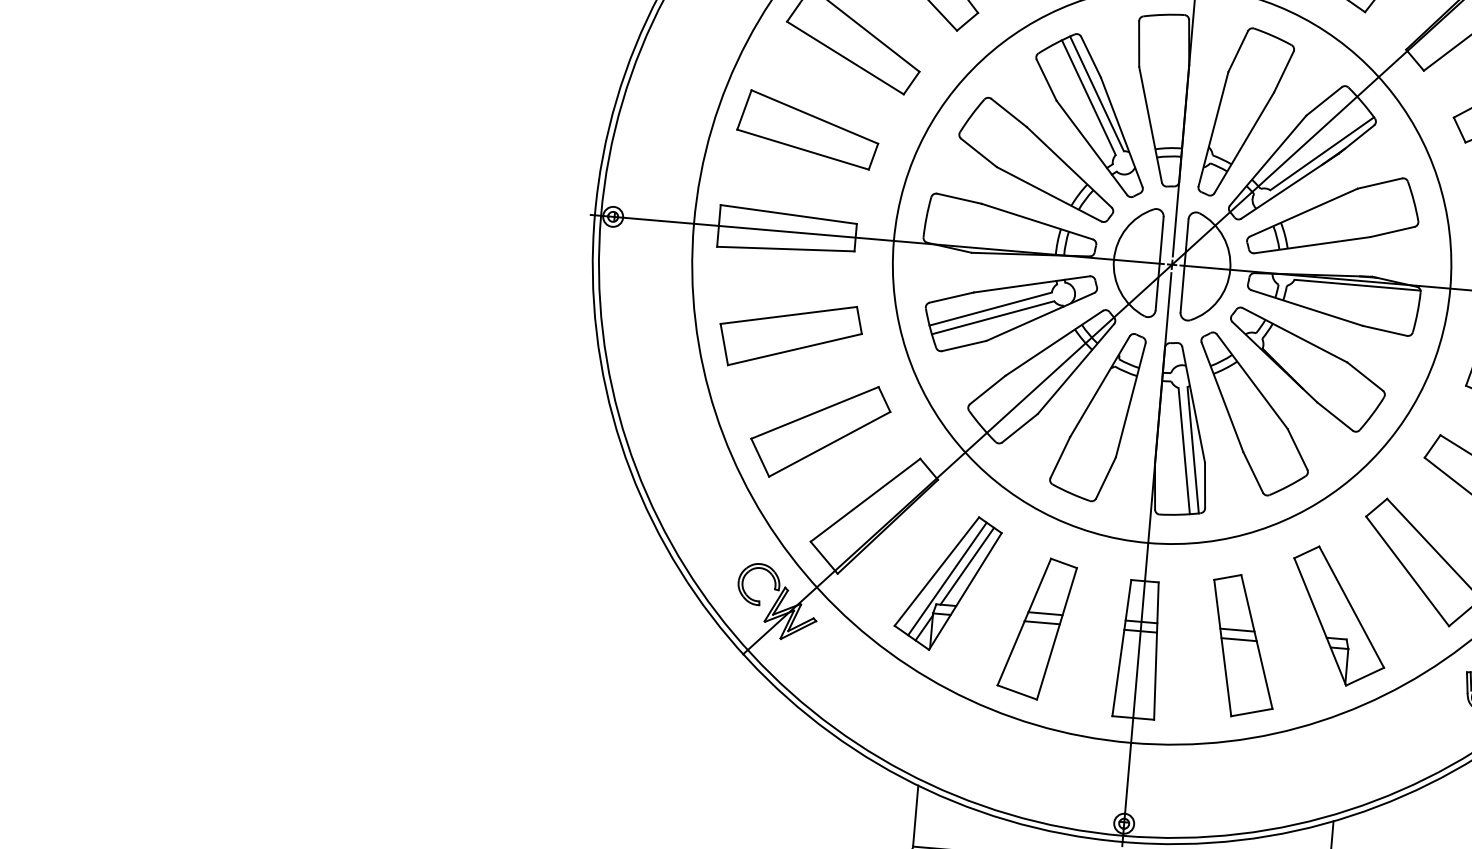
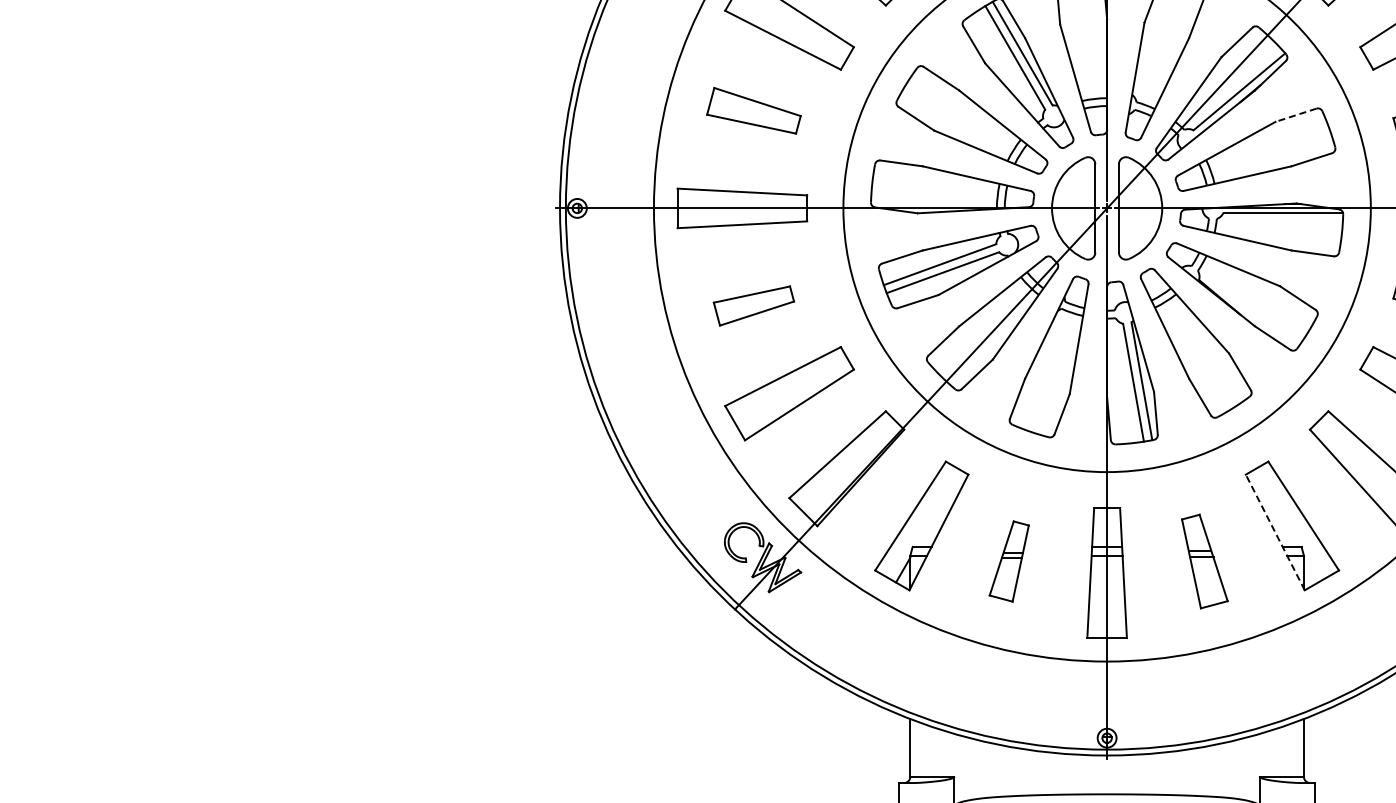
part: (807, 129) -> (753, 110), size x0.7
line: (1379, 183) -> (1295, 115), solid -> dashed
part: (790, 335) -> (753, 305), size x0.6
line: (967, 566) -> (938, 508), removed
line: (946, 579) -> (920, 522), removed
line: (1320, 621) -> (1275, 532), solid -> dashed
part: (1036, 628) -> (1008, 561), size x0.6
part: (1242, 646) -> (1204, 561), size x0.7

